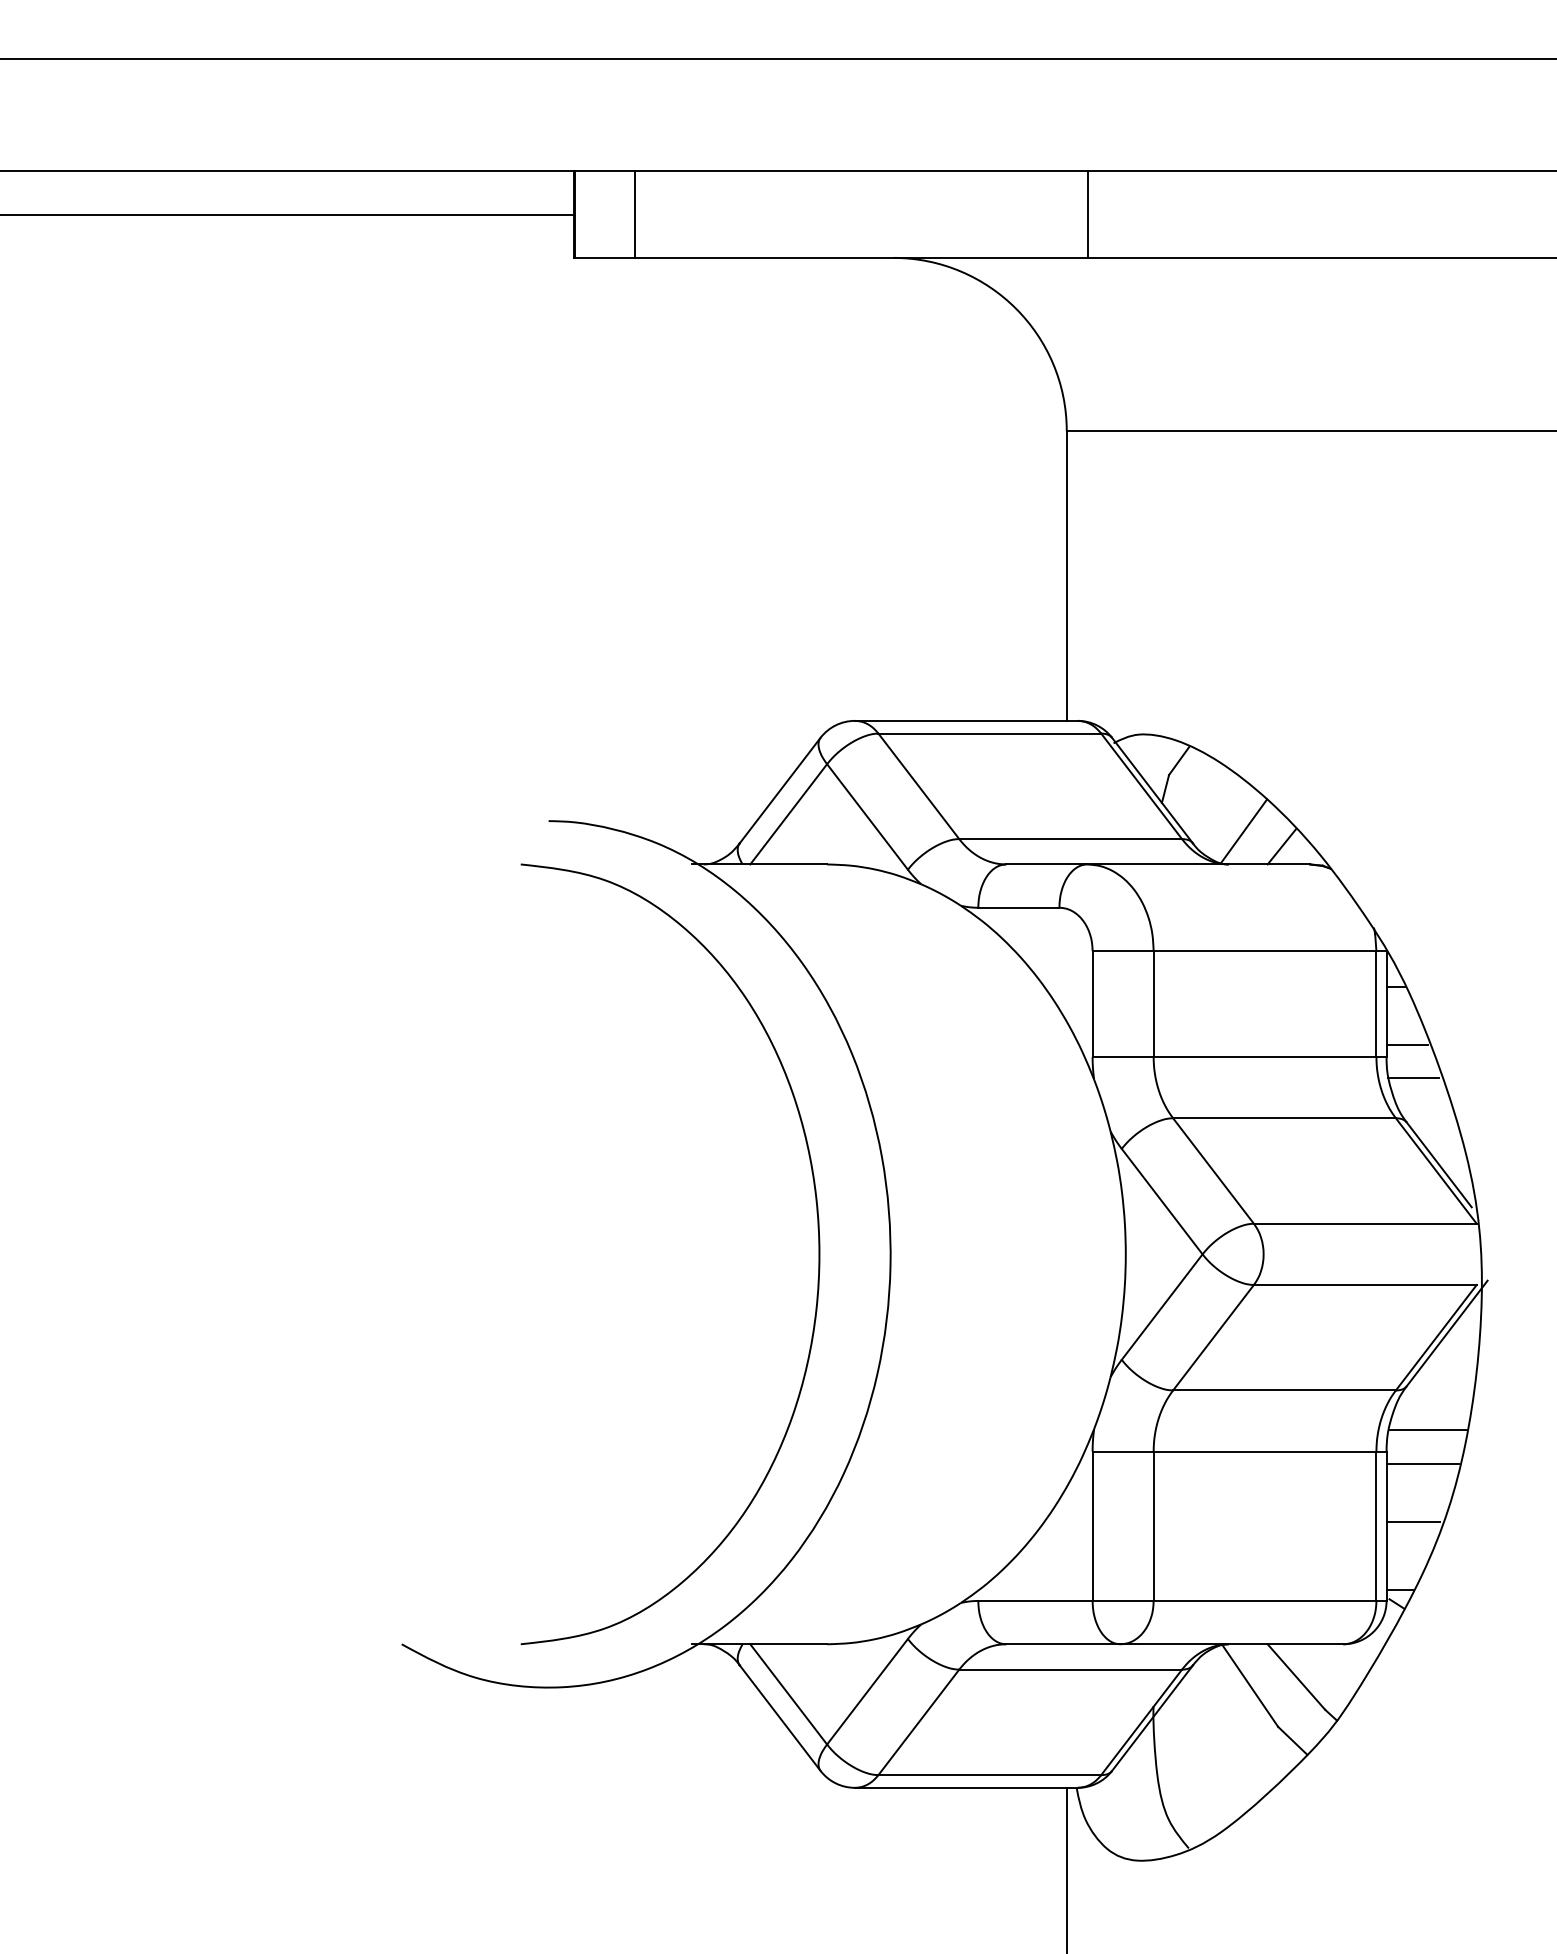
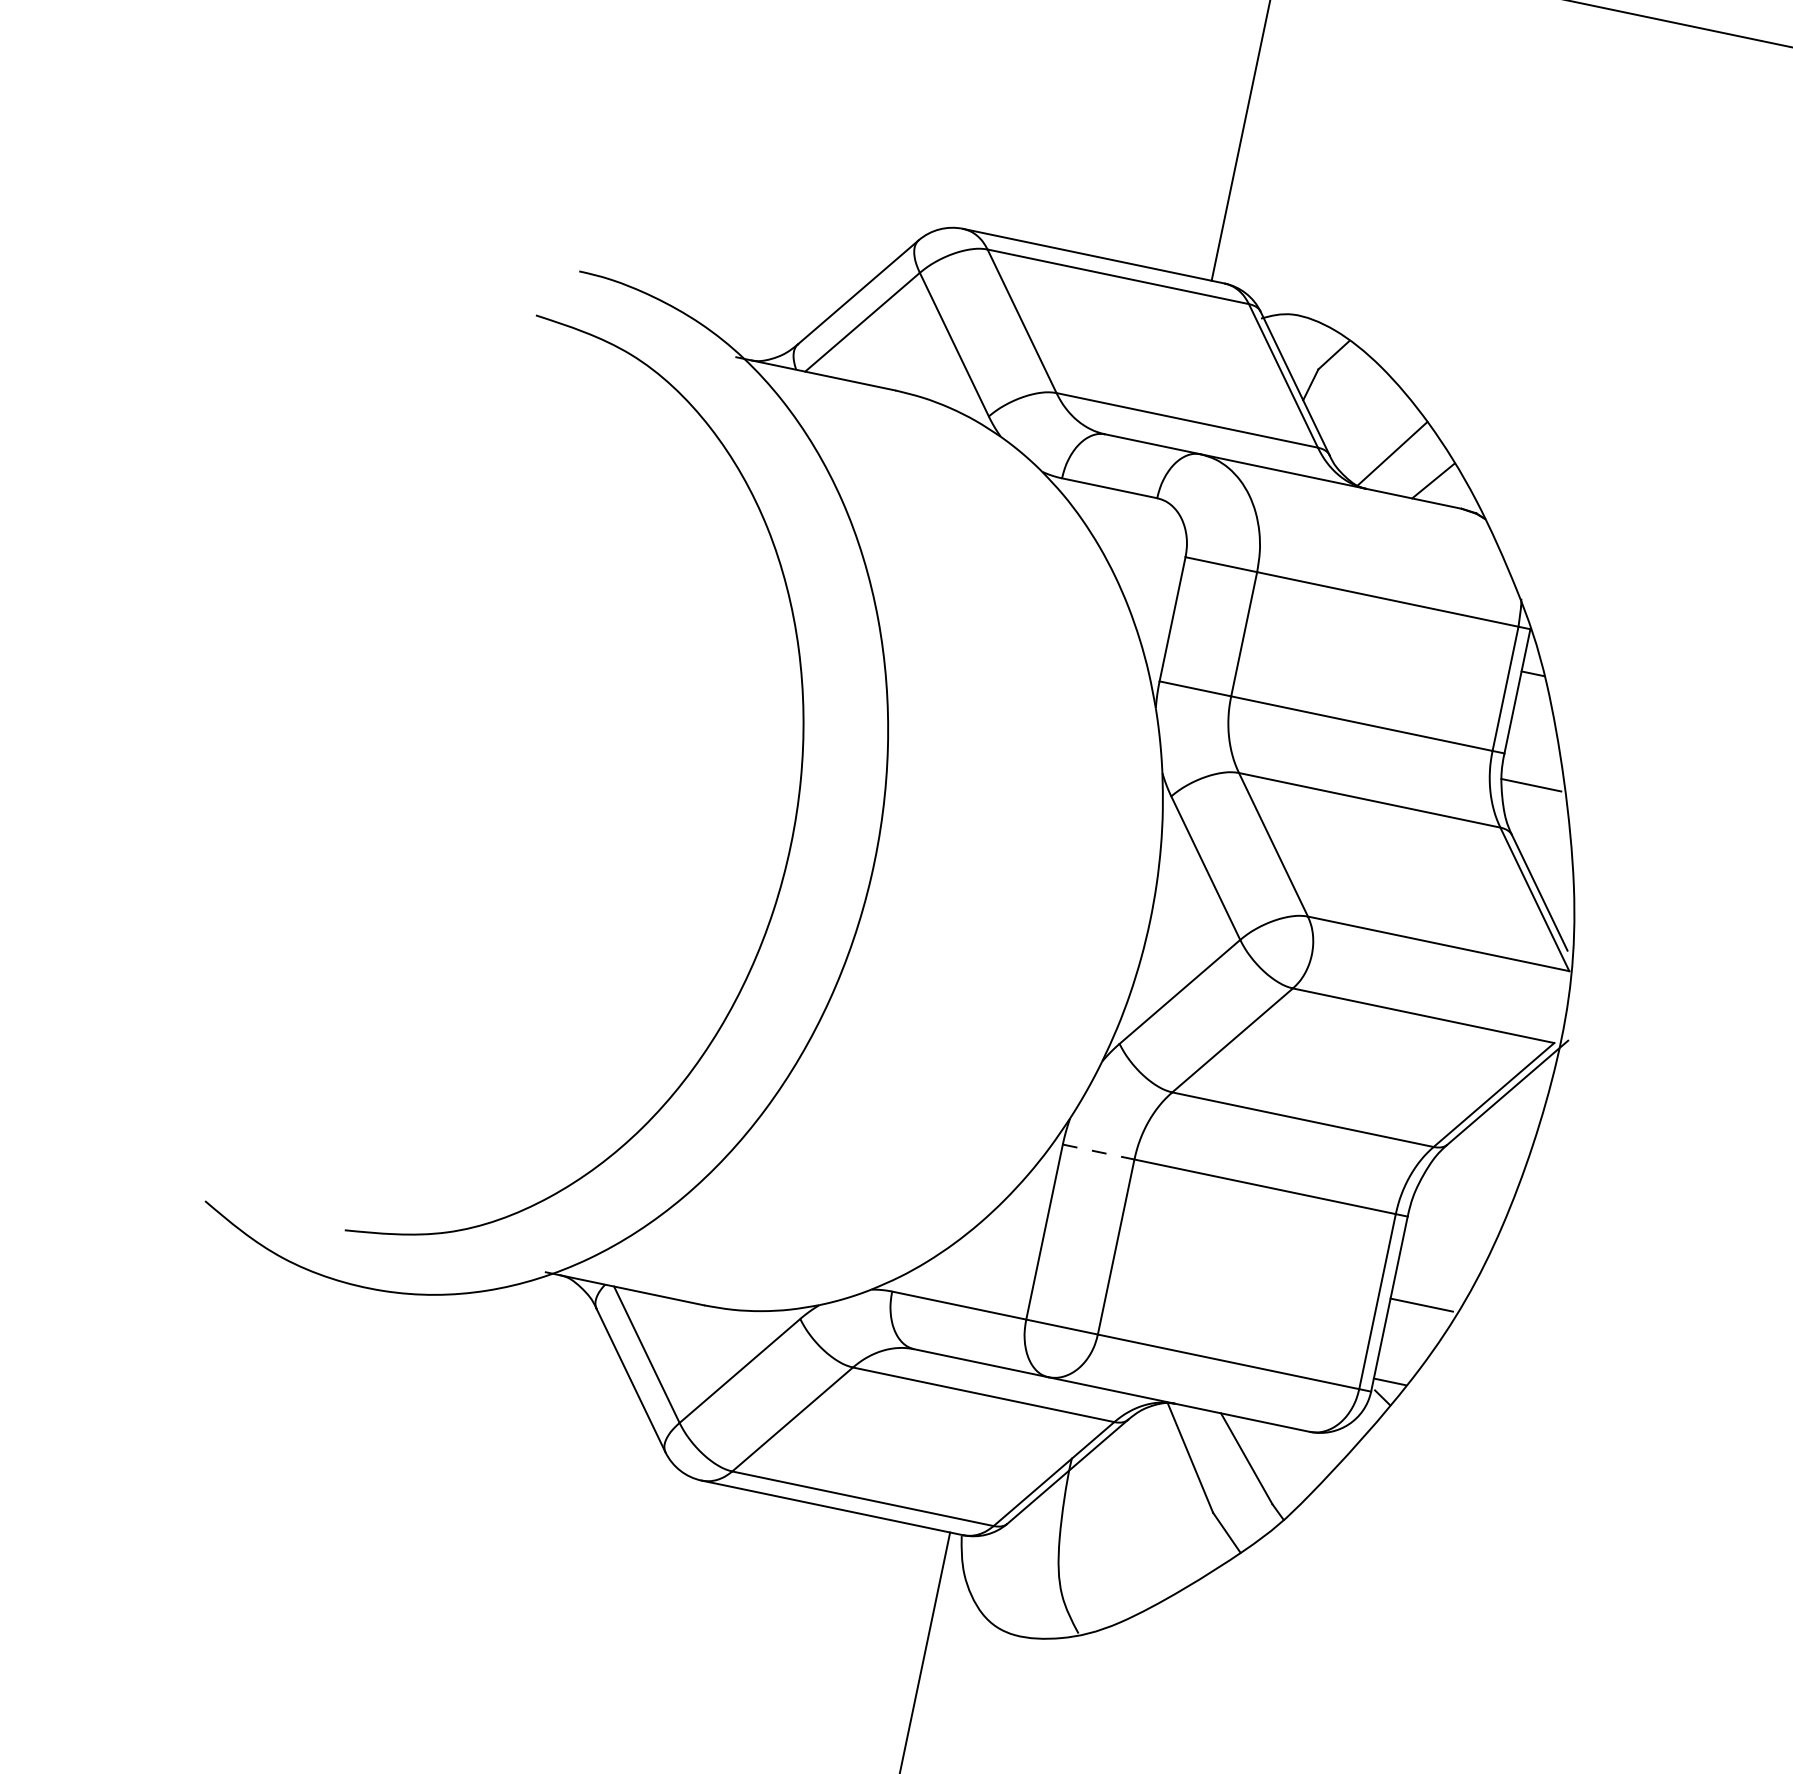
line: (1406, 1044) -> (1530, 743), removed
line: (1427, 1430) -> (1460, 1201), removed
line: (1123, 1451) -> (1099, 1151), solid -> dashed
line: (1422, 1464) -> (1446, 1240), removed

